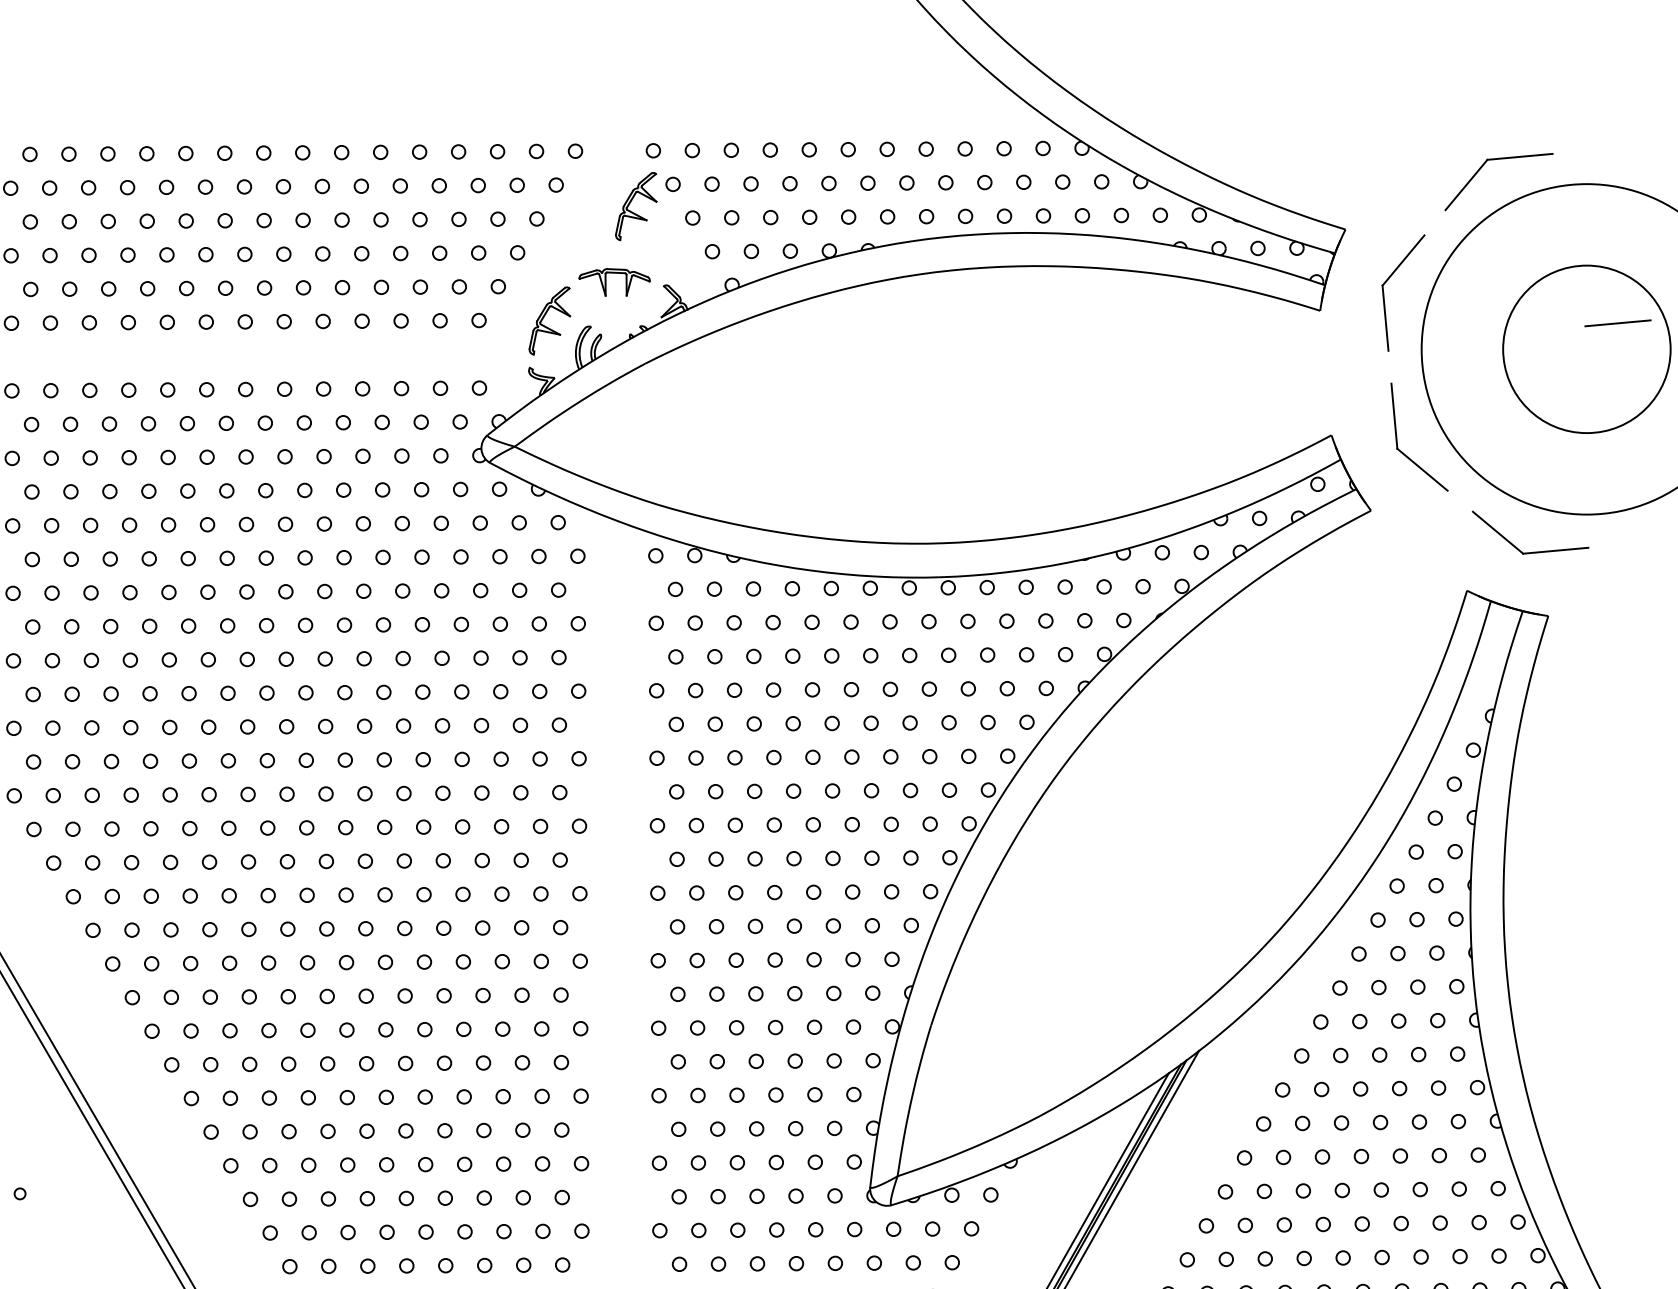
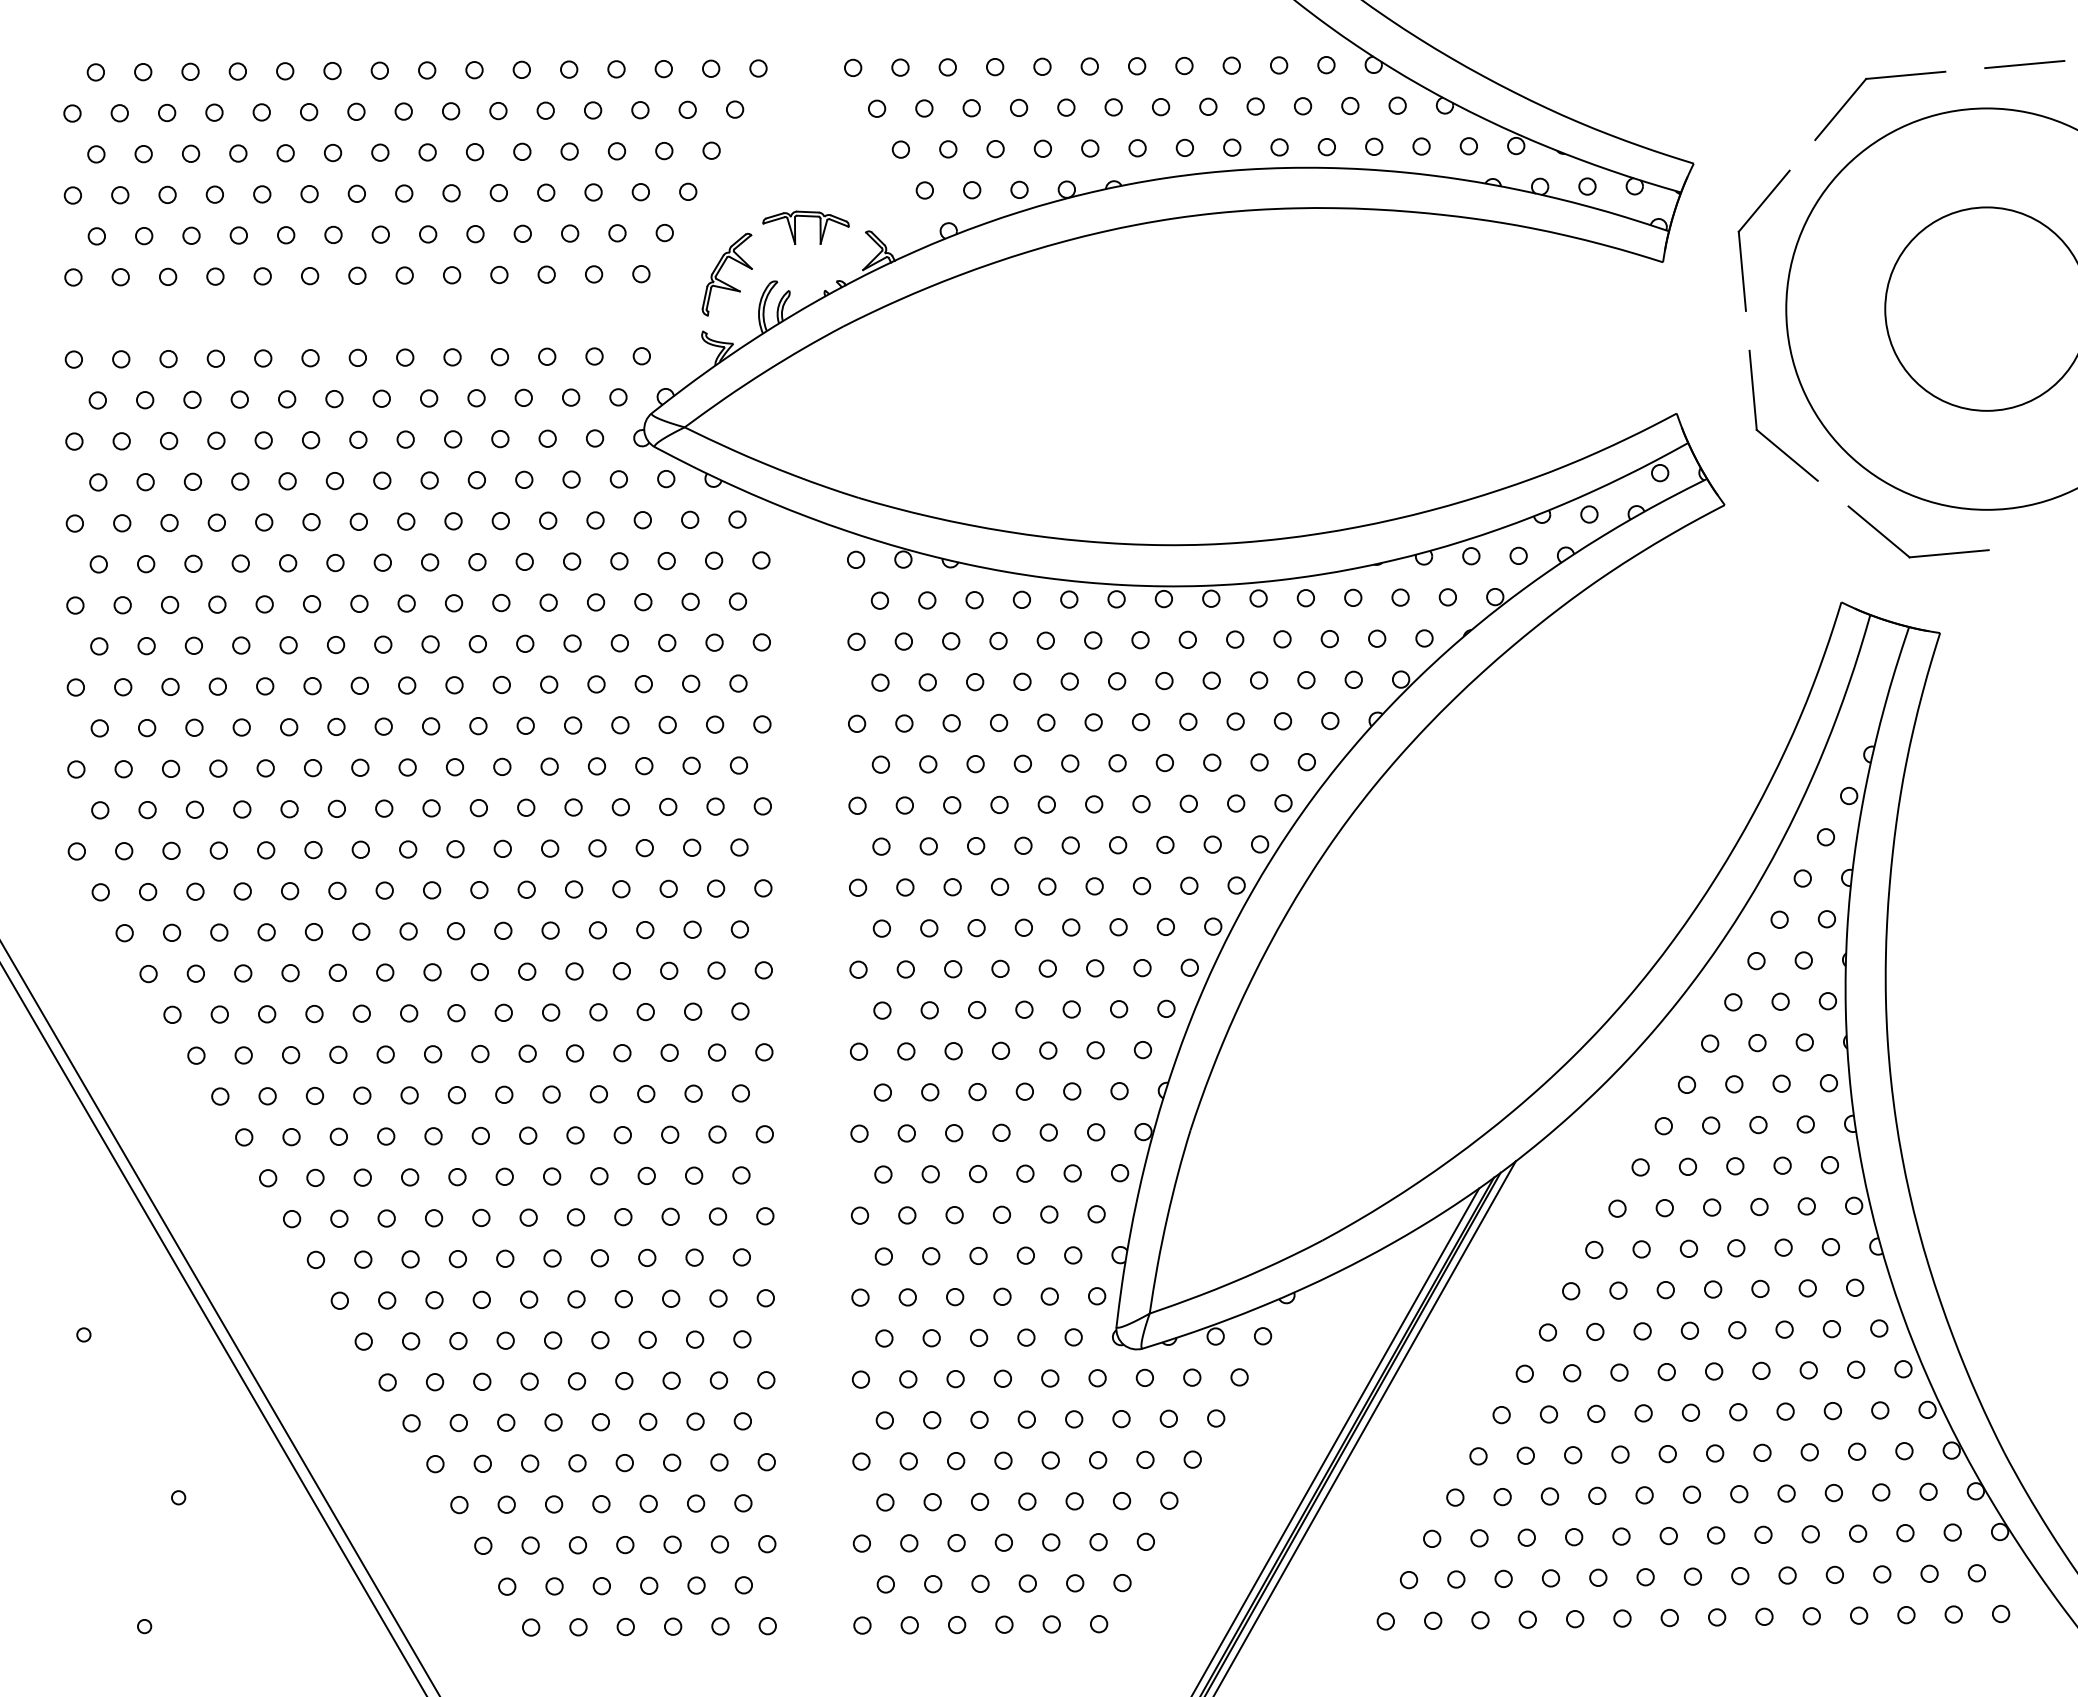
part: (630, 203) -> (825, 131), removed
line: (1617, 323) -> (2024, 64), moved

